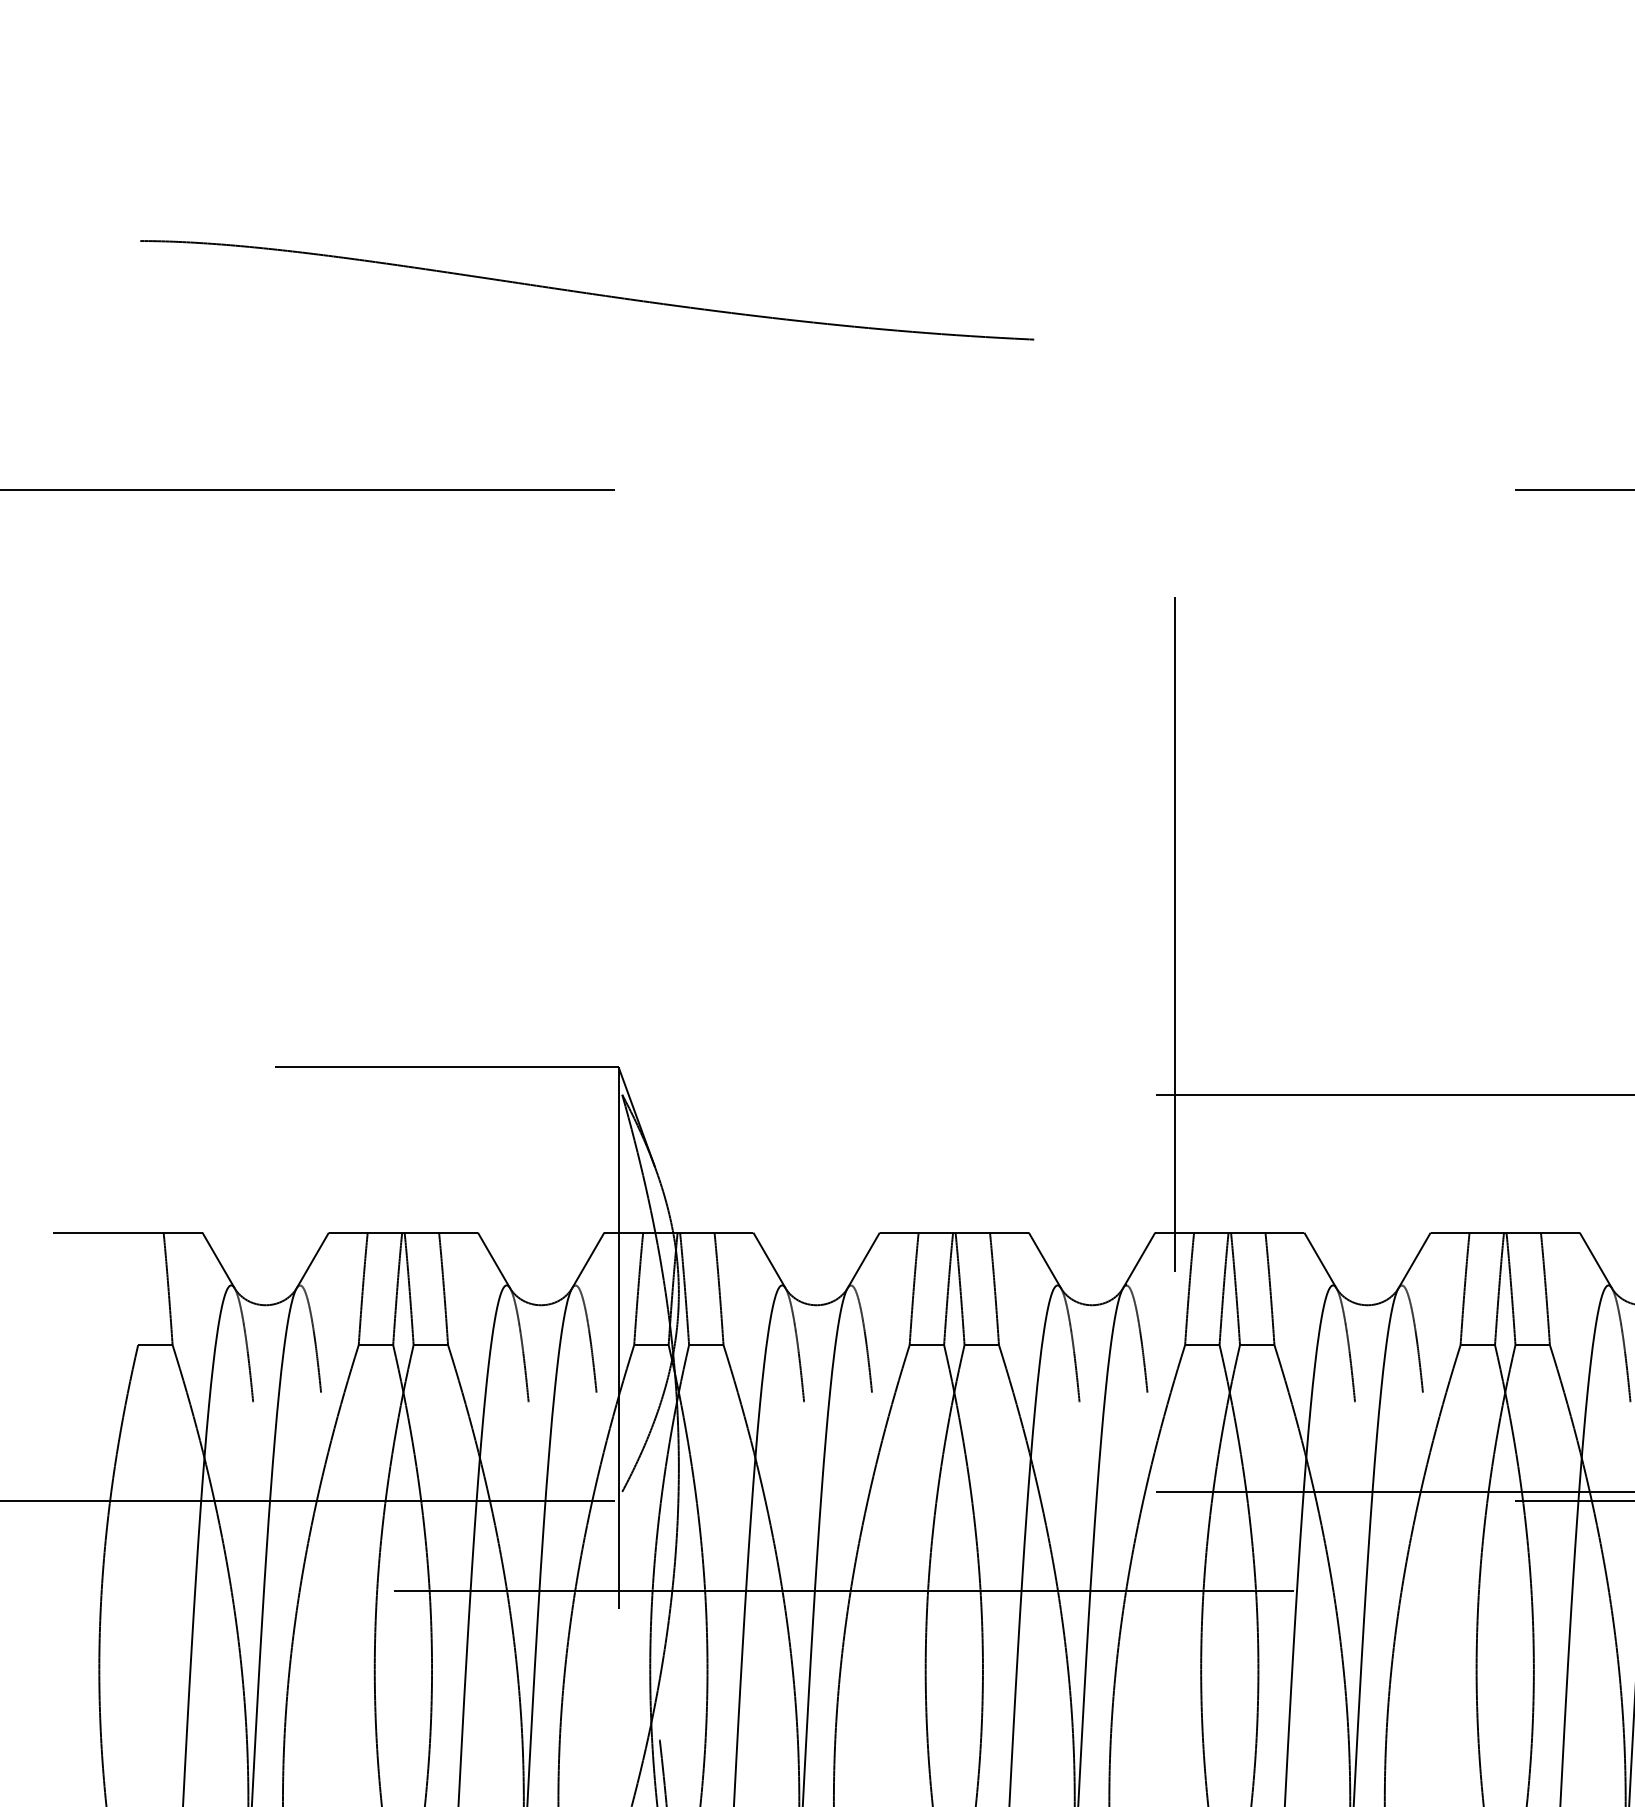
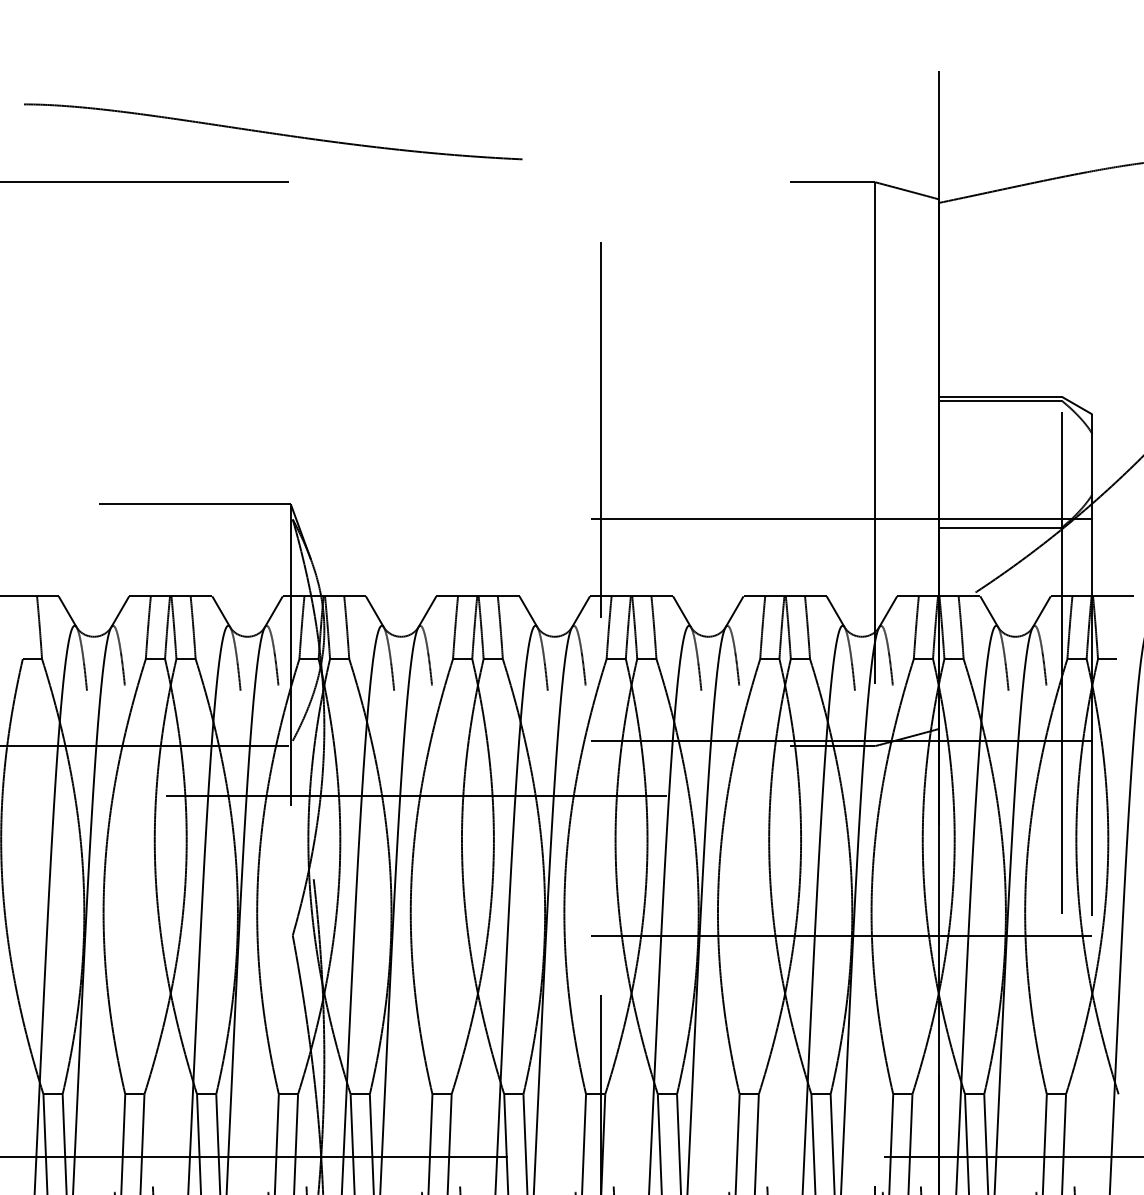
curve: (587, 291) -> (273, 132), moved

